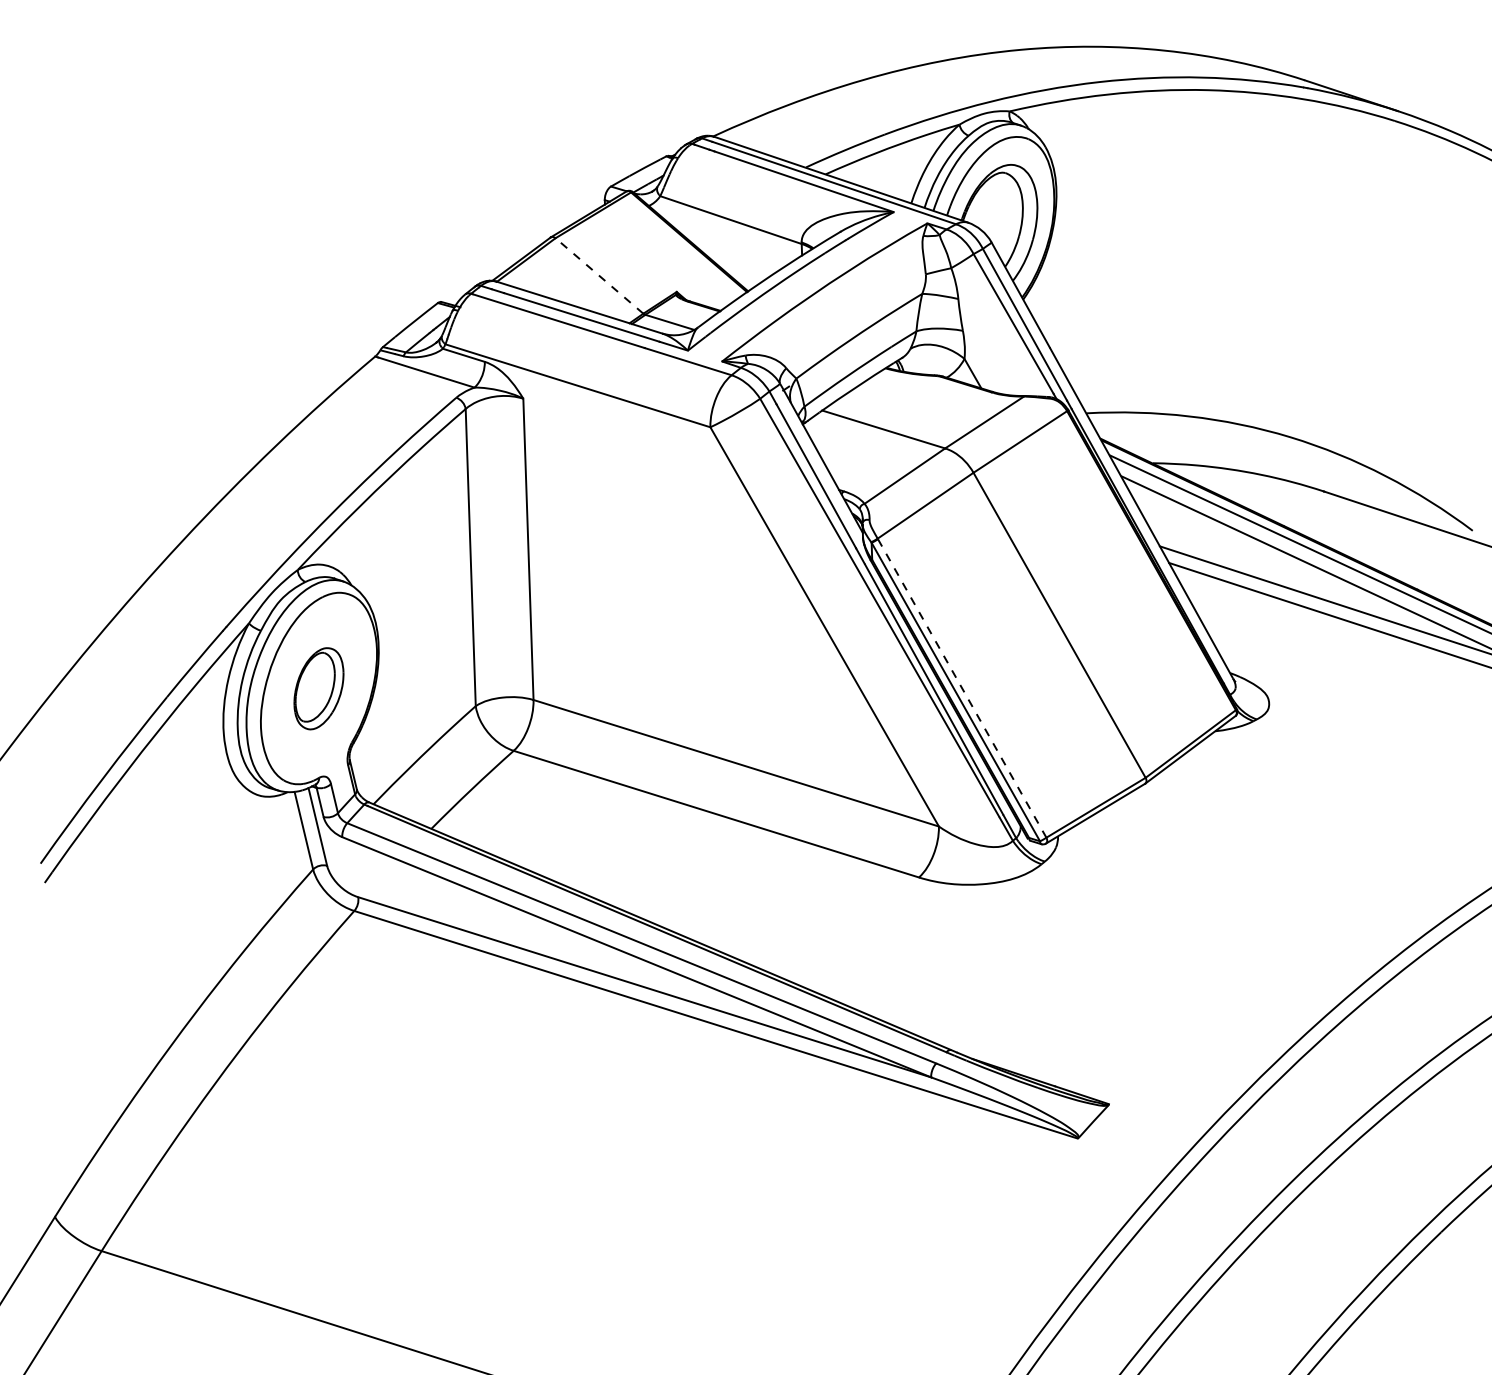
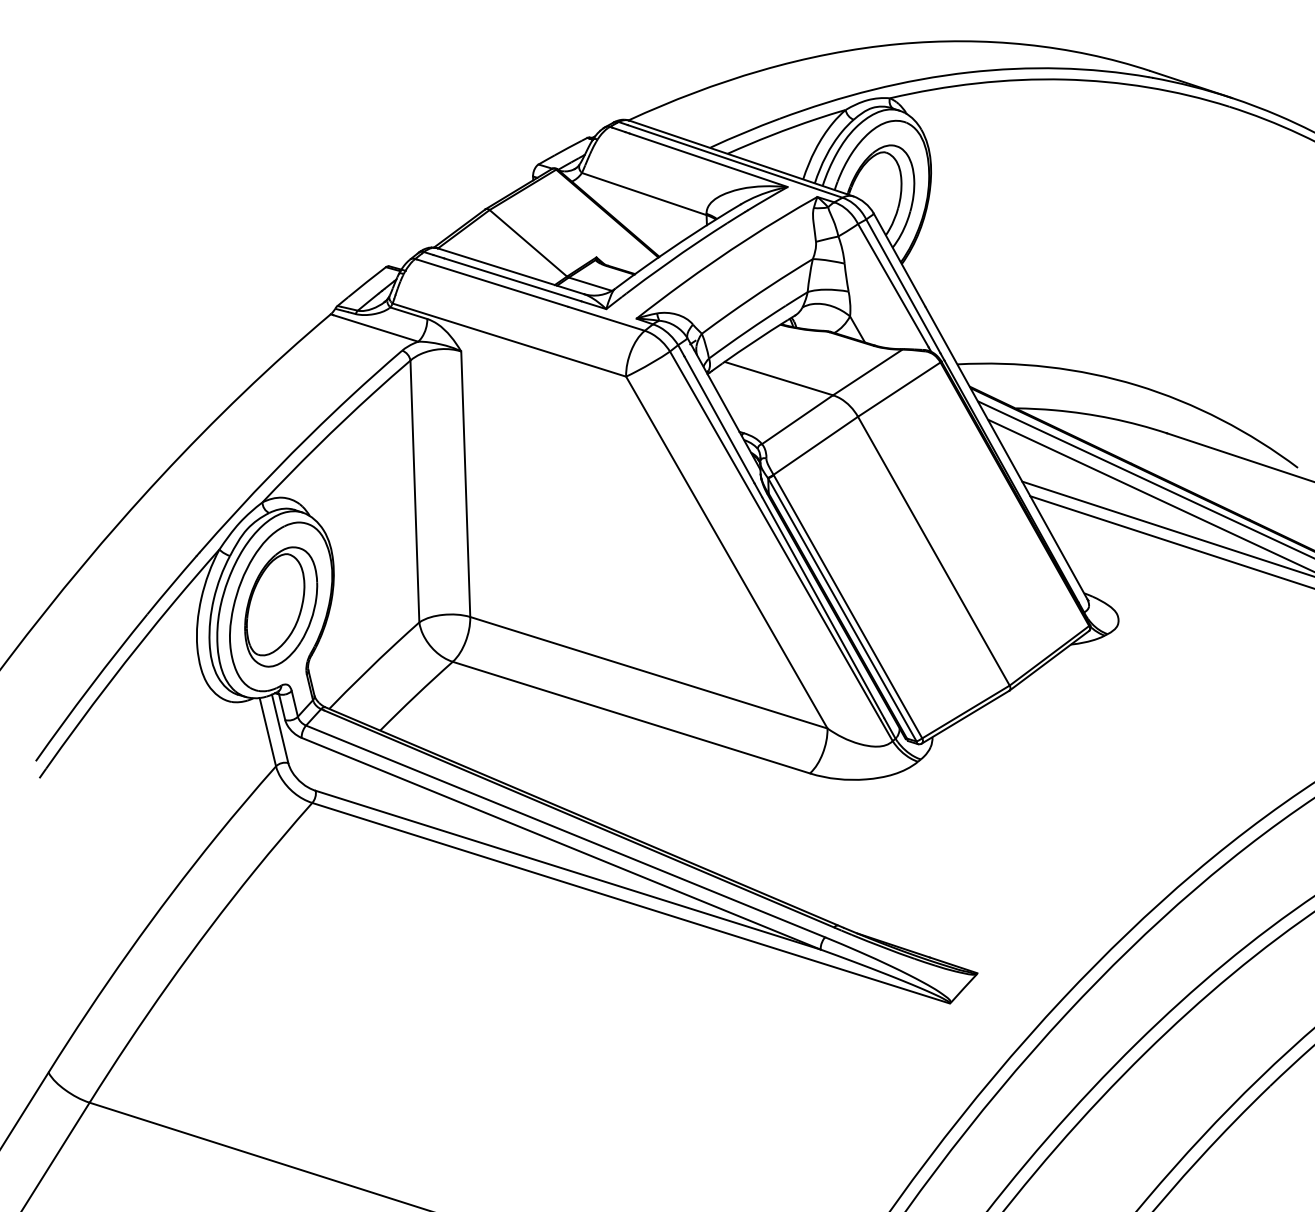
line: (599, 275) -> (528, 242), dashed -> solid
part: (318, 688) -> (280, 606), size x1.67
line: (962, 688) -> (848, 606), dashed -> solid

